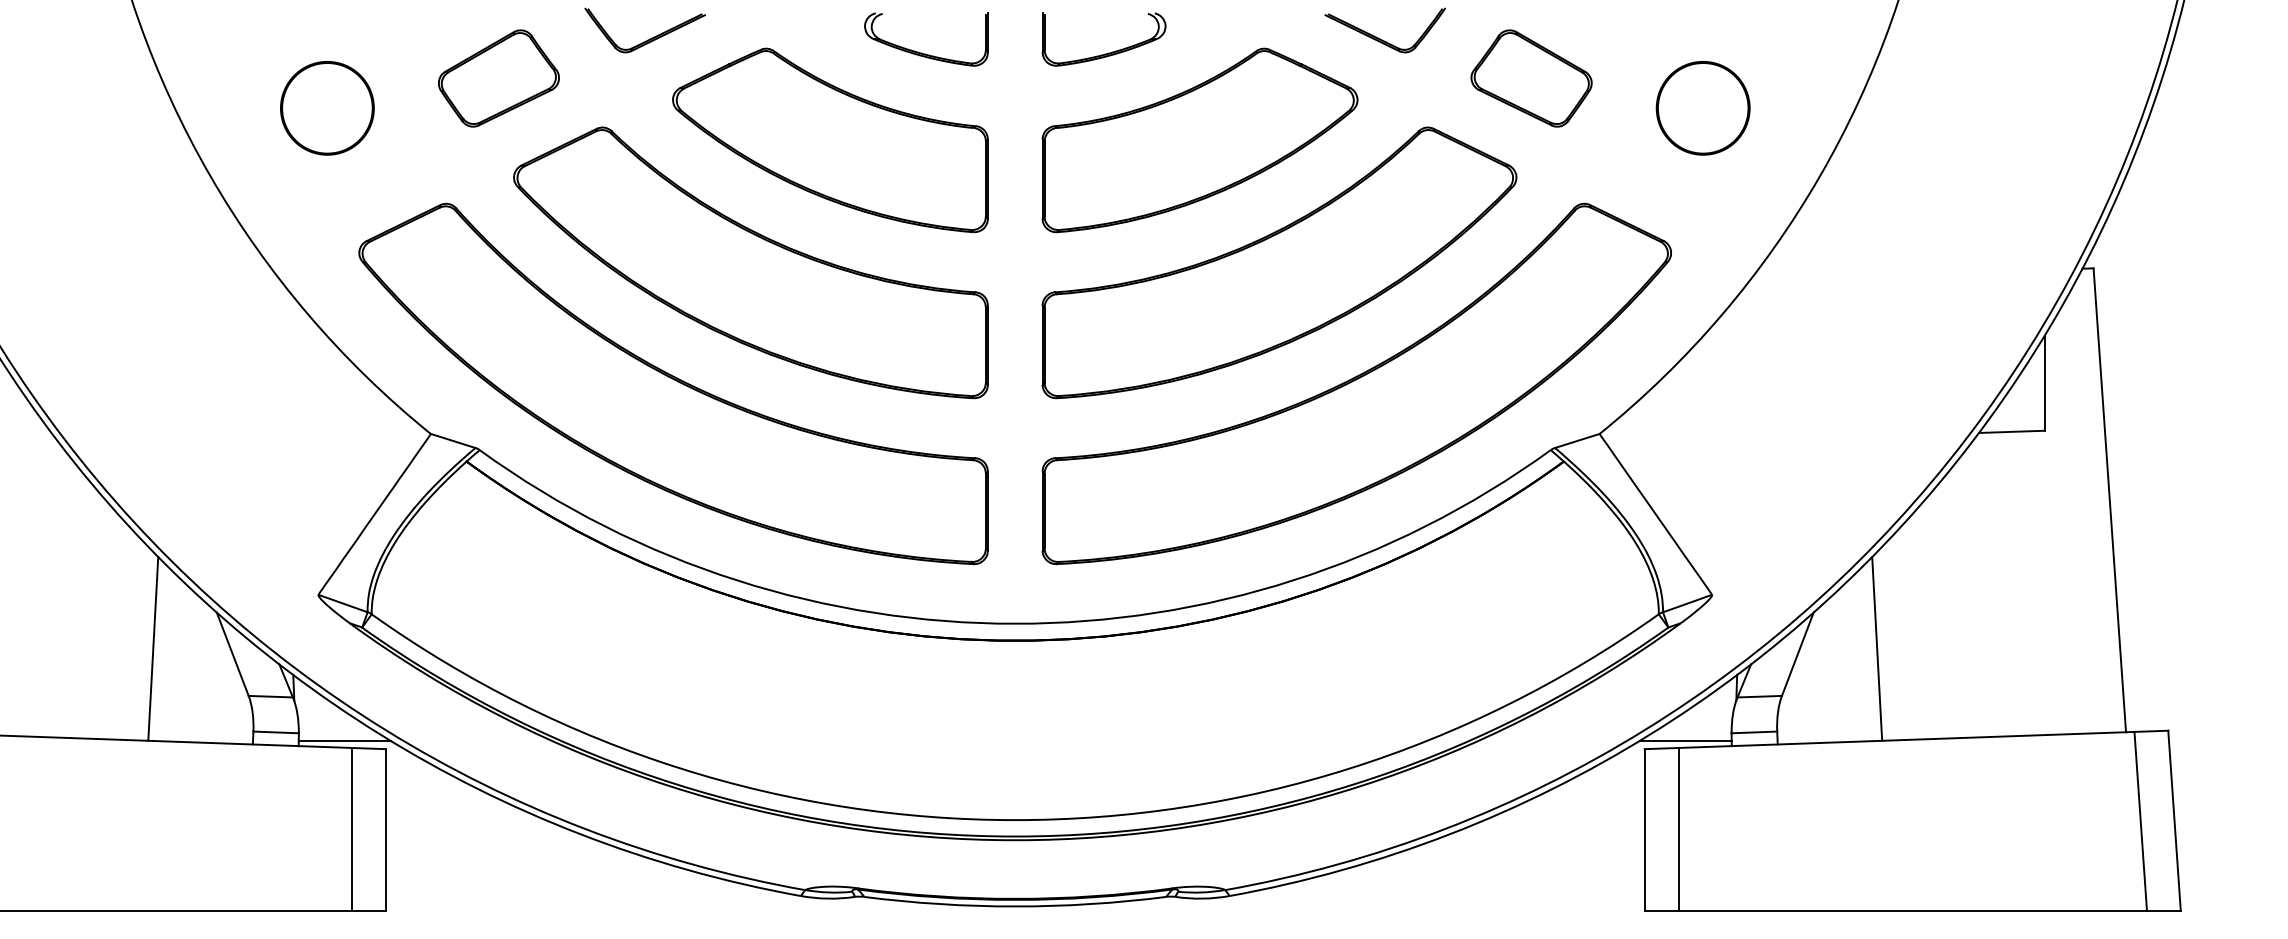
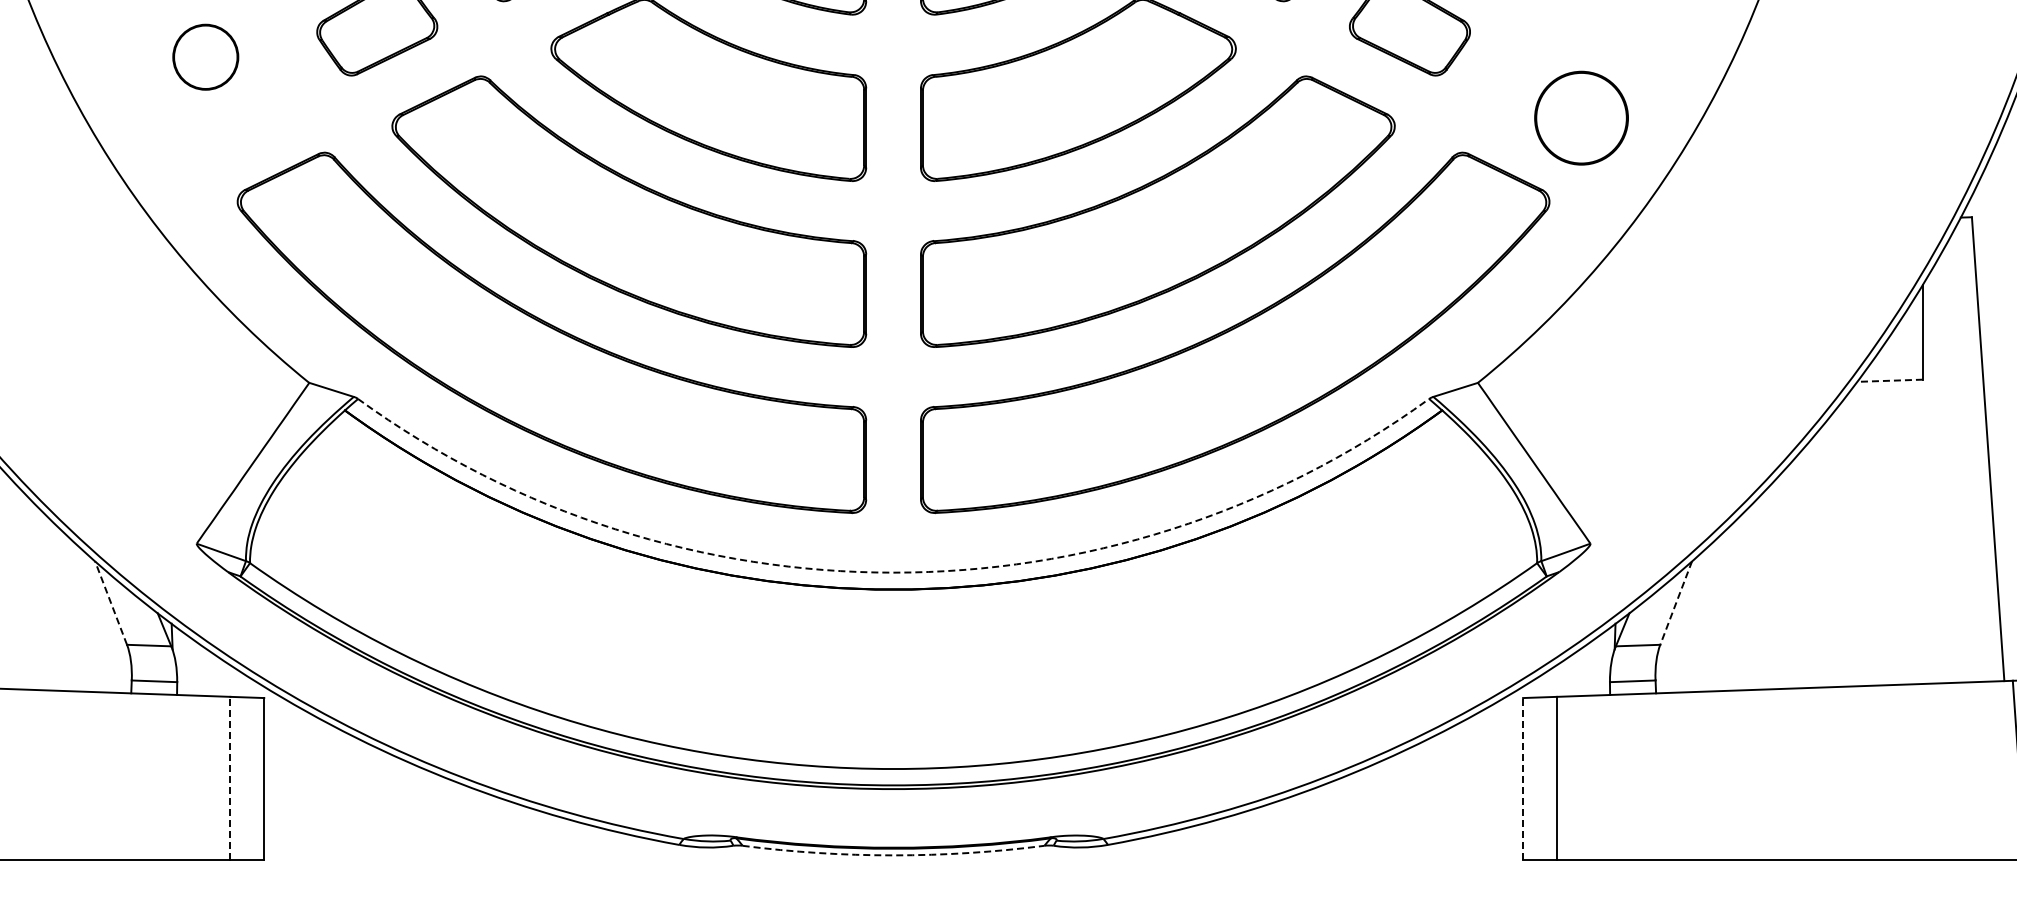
circle: (327, 108) -> (205, 57), size x0.7
part: (1702, 108) -> (1580, 118), moved
line: (2011, 431) -> (1889, 380), solid -> dashed
arc: (1015, 623) -> (893, 572), solid -> dashed
line: (153, 648) -> (31, 597), removed
line: (1877, 648) -> (1755, 597), removed
line: (232, 654) -> (110, 603), solid -> dashed
line: (1797, 654) -> (1675, 603), solid -> dashed
line: (344, 740) -> (222, 689), removed
line: (1685, 740) -> (1563, 689), removed
line: (352, 828) -> (230, 777), solid -> dashed
line: (1644, 830) -> (1522, 779), solid -> dashed
arc: (1015, 906) -> (893, 855), solid -> dashed

